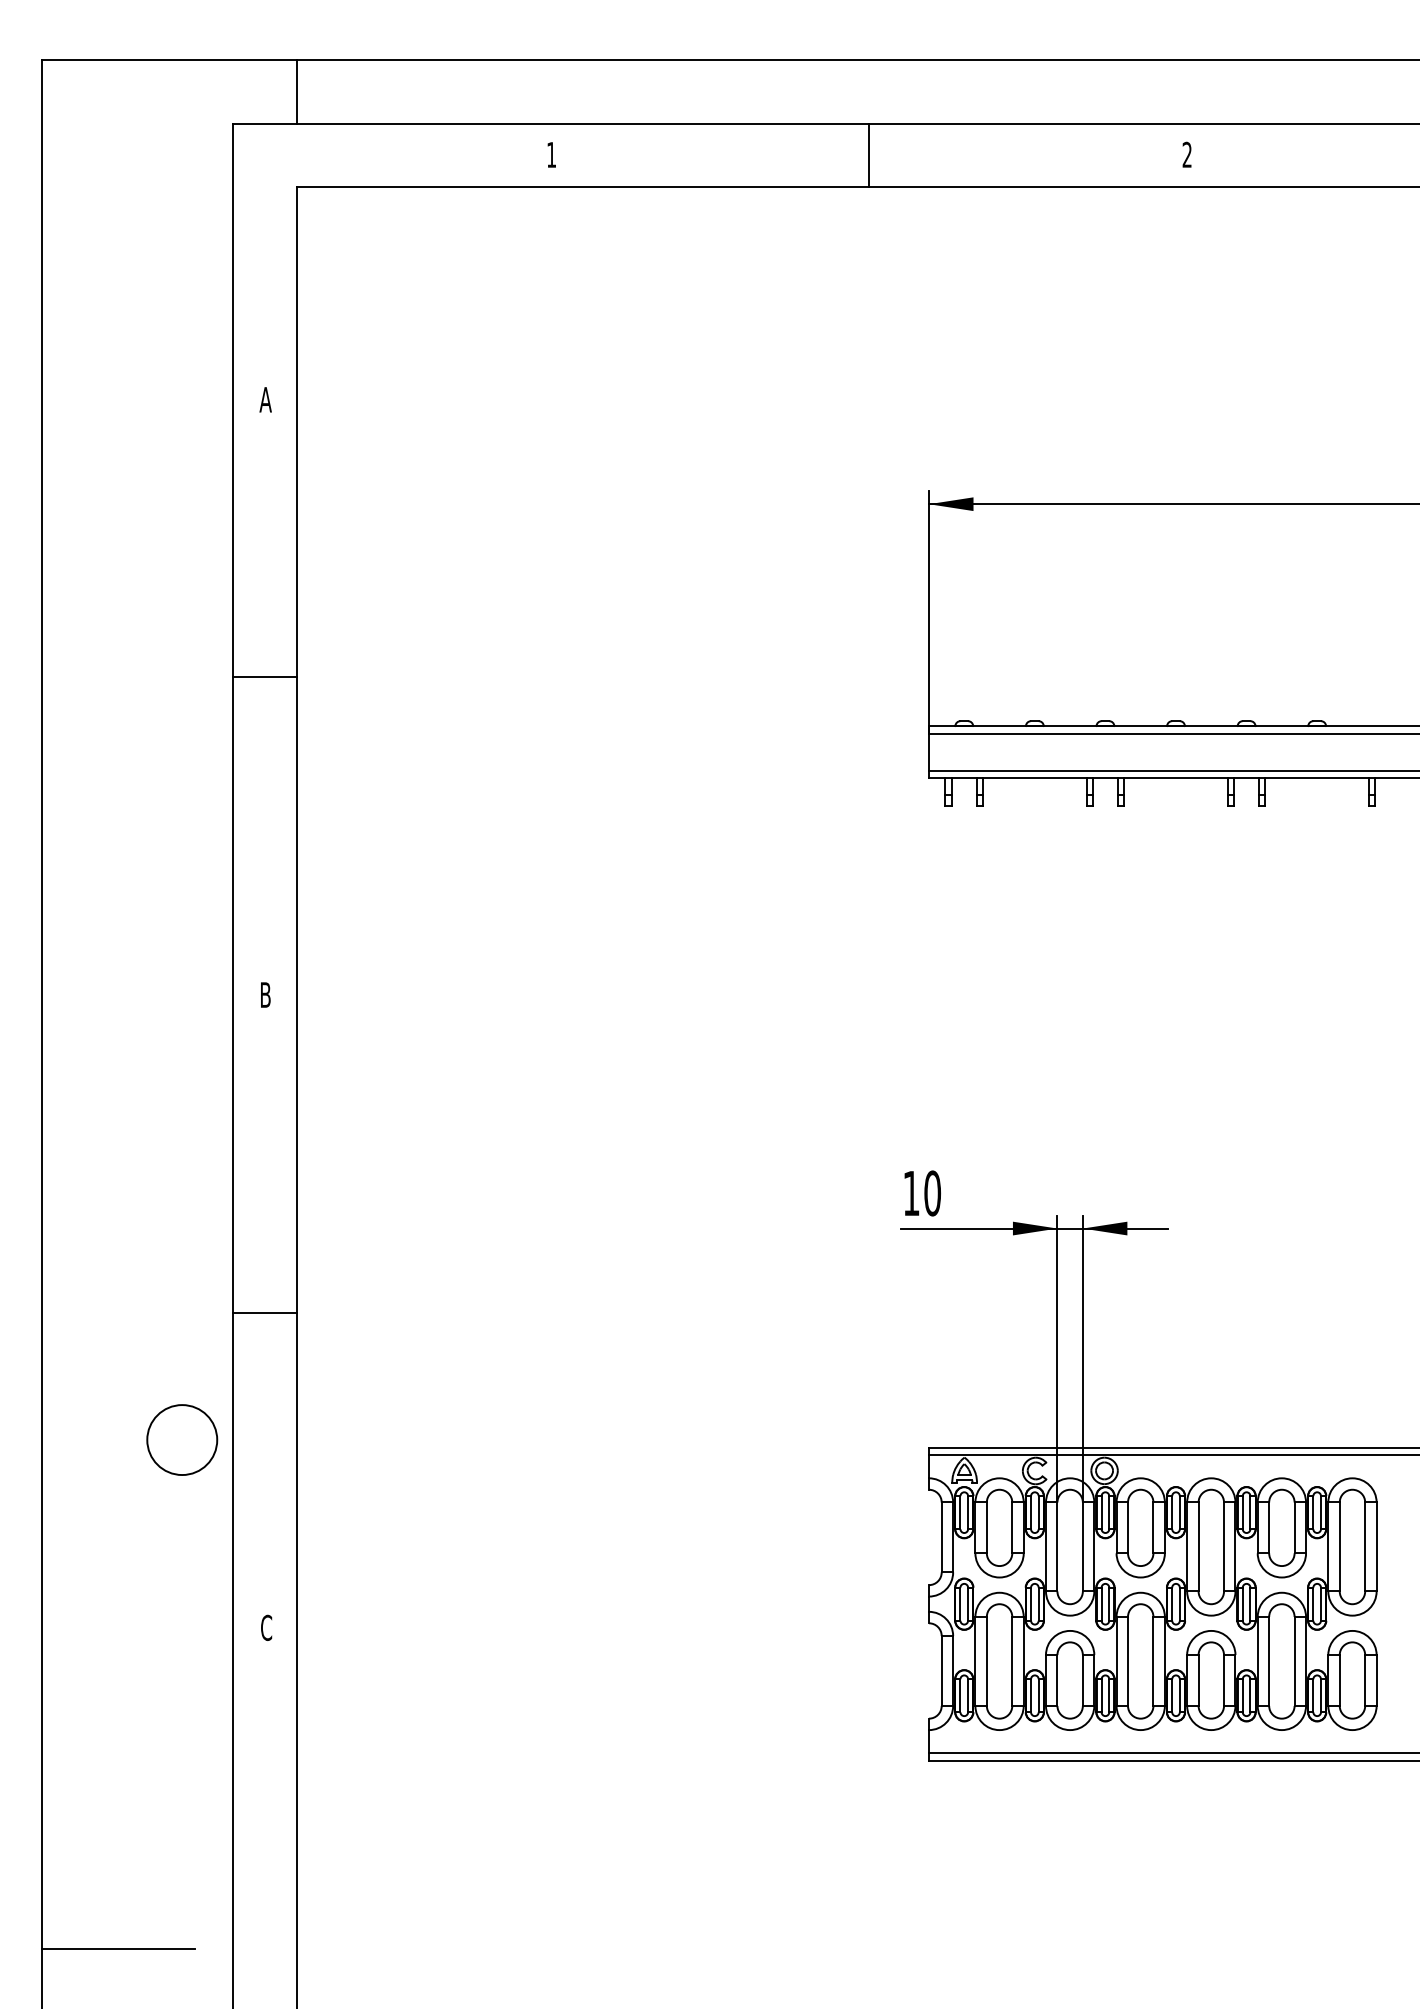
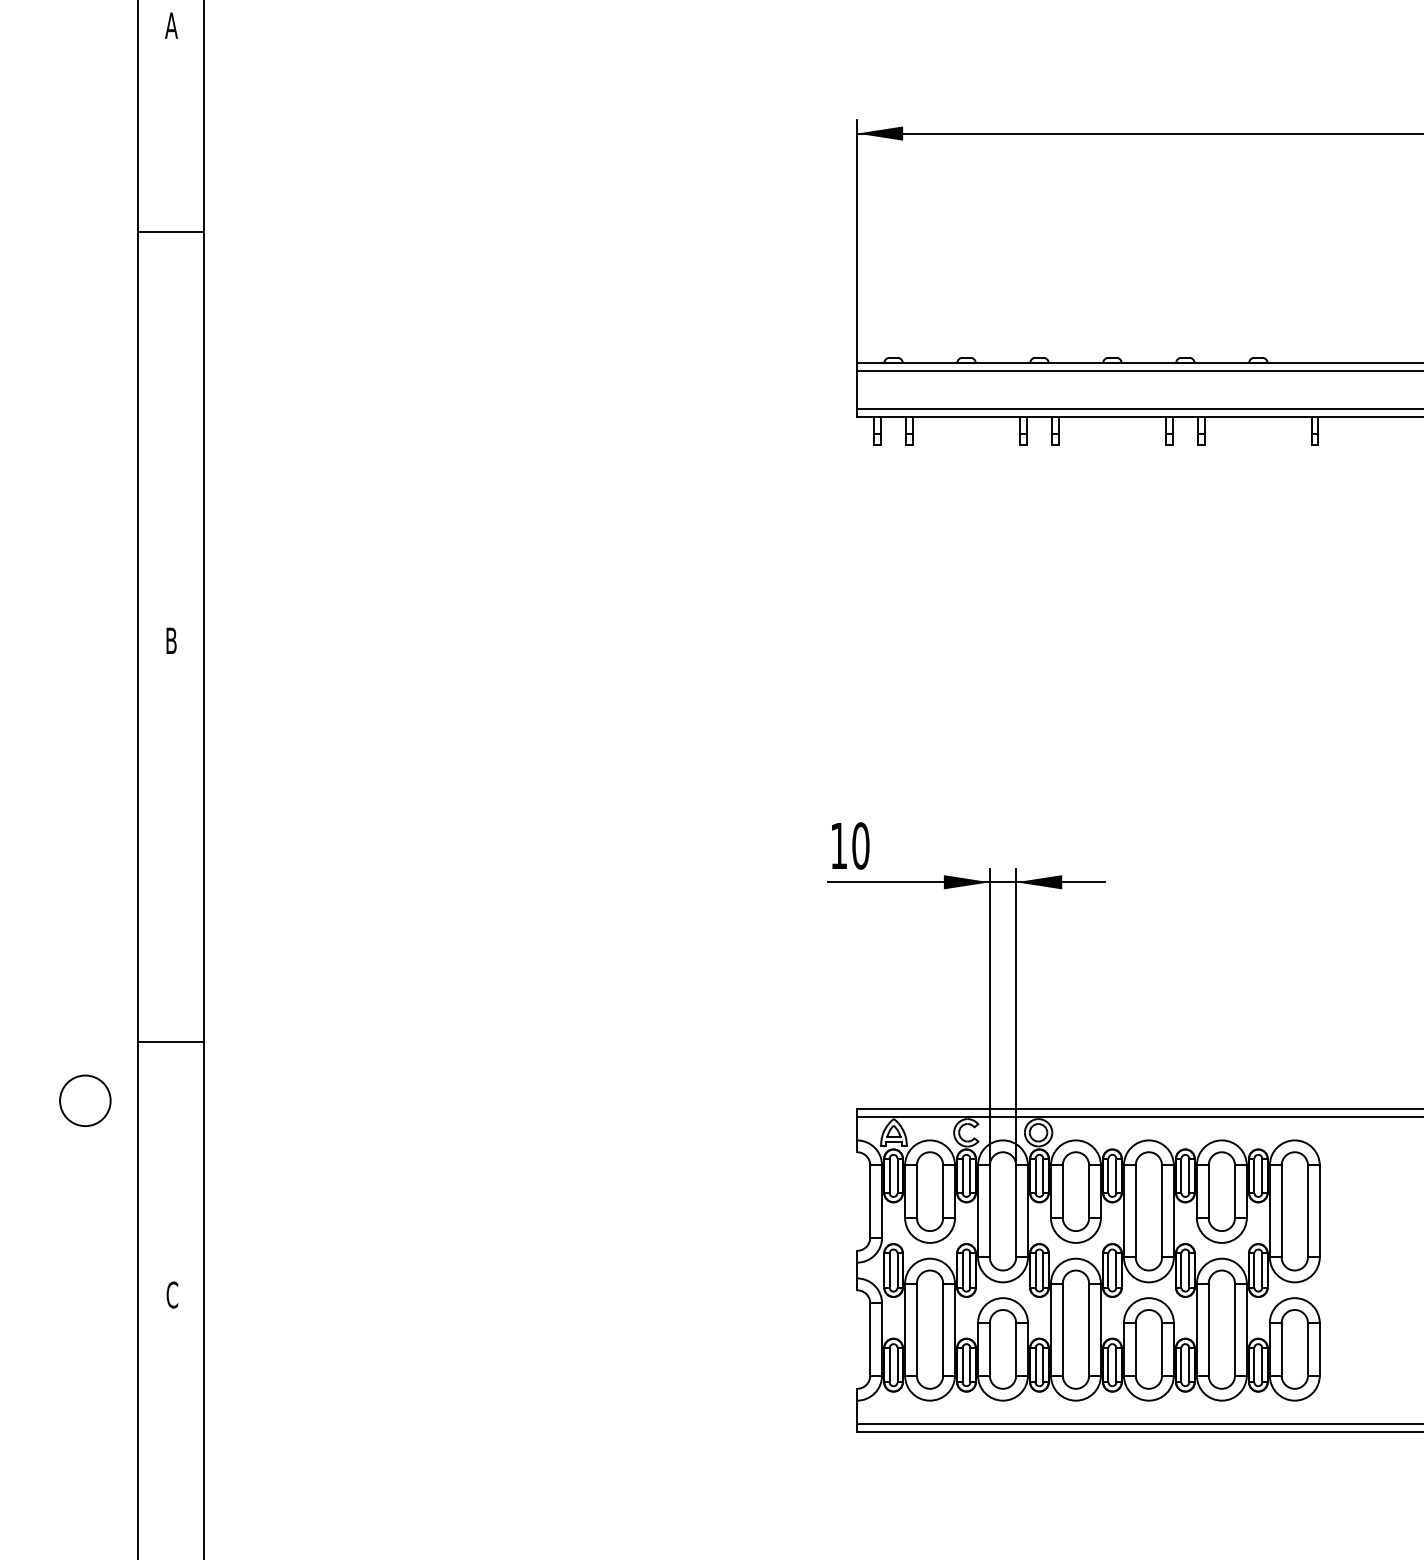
line: (264, 677) -> (170, 232), moved
line: (264, 1312) -> (170, 1041), moved
circle: (182, 1439) -> (85, 1100), size x0.7

